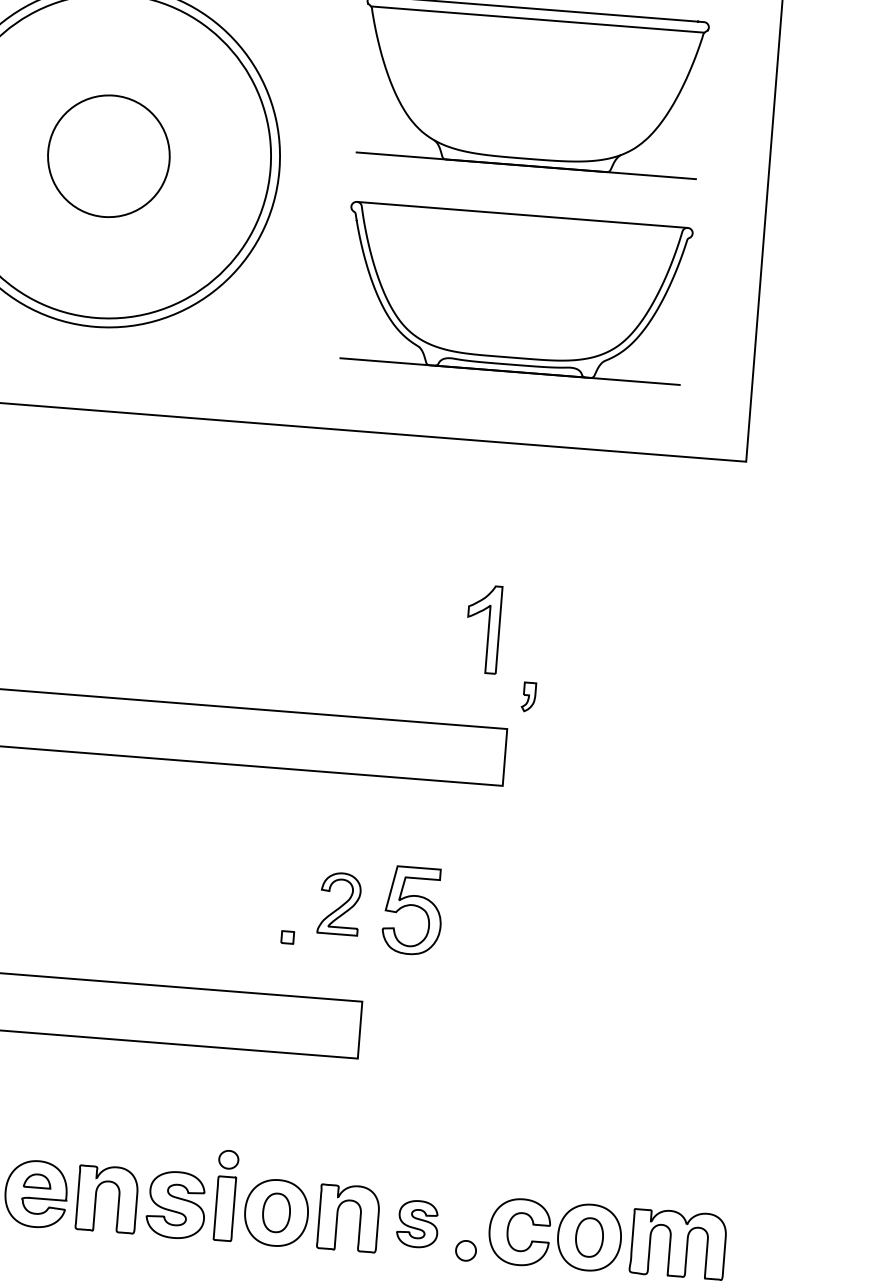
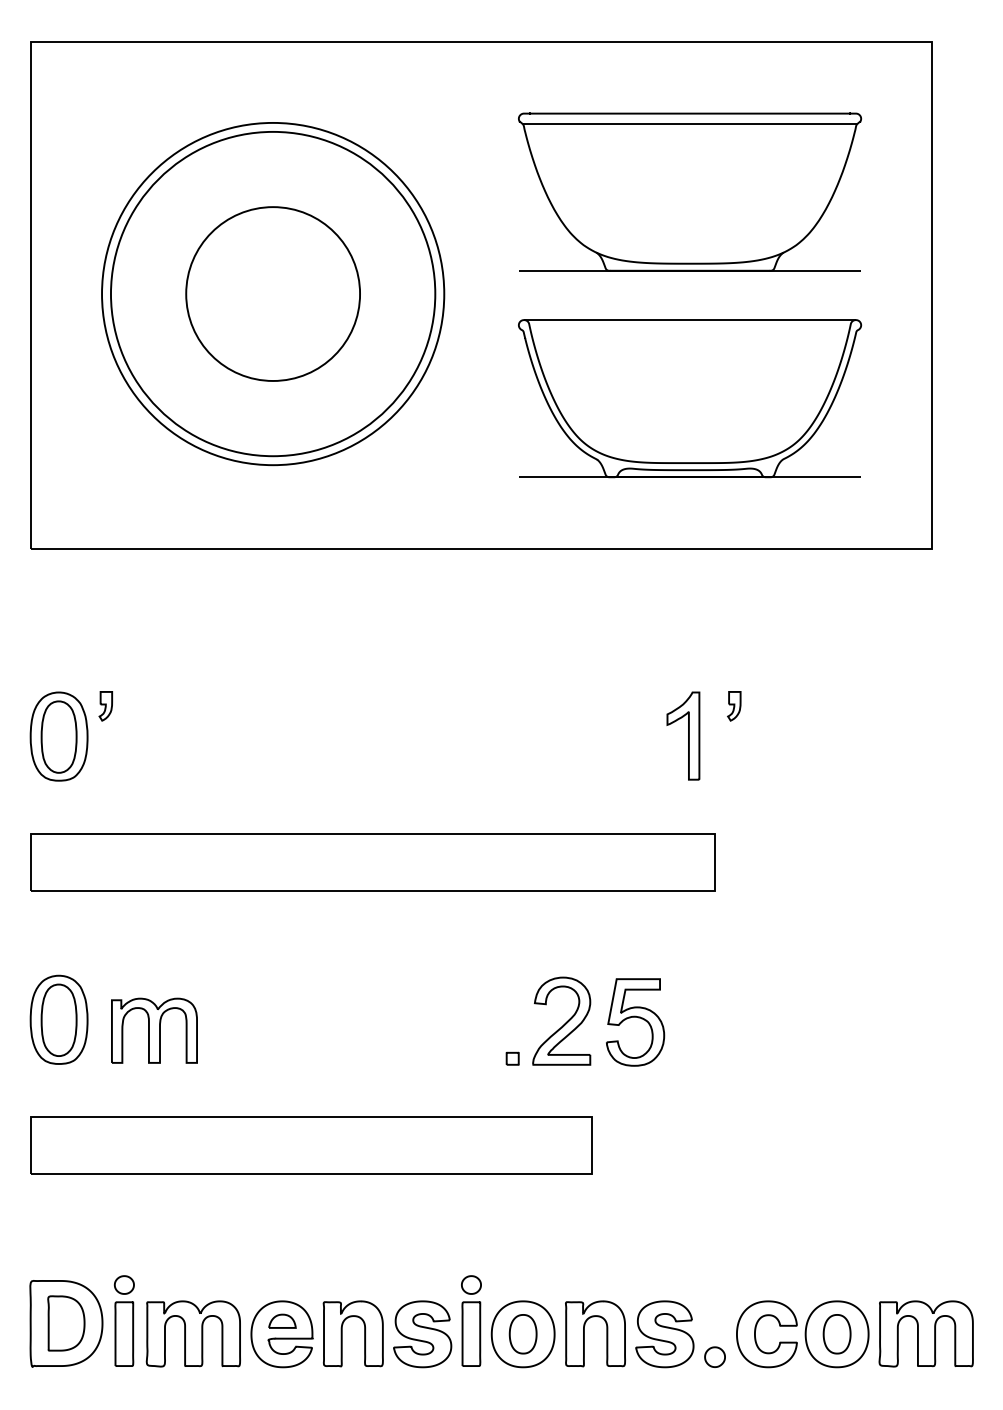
circle: (109, 155) -> (273, 293), size x1.43
part: (529, 697) -> (734, 706), moved
part: (339, 903) -> (561, 1020), size x1.43
part: (417, 1224) -> (664, 1334), size x1.43

